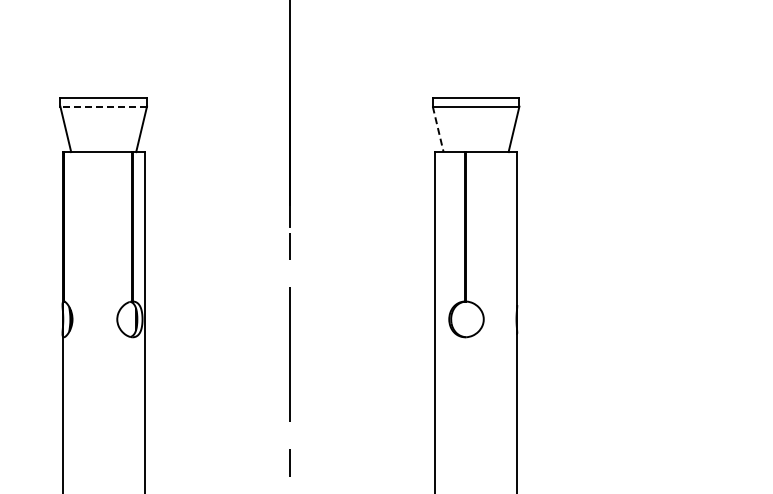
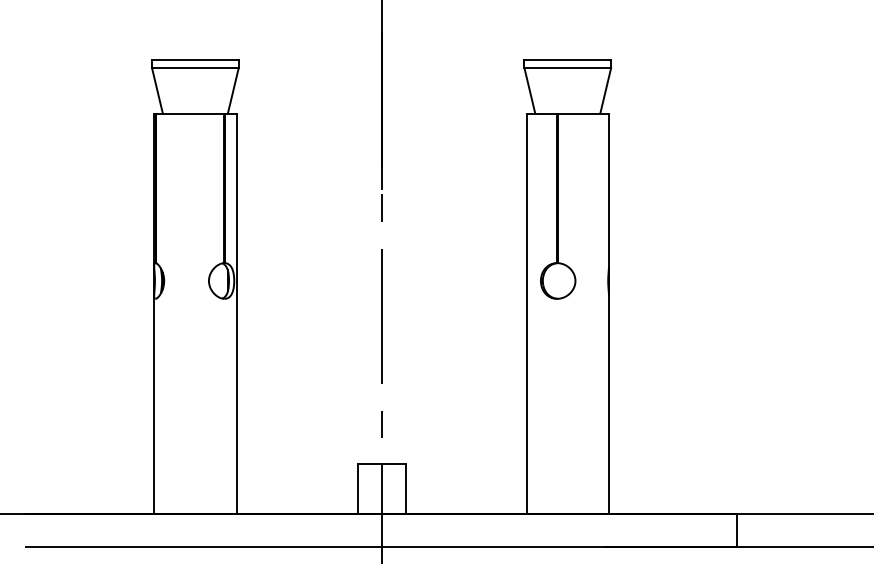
line: (102, 106) -> (194, 68), dashed -> solid
line: (438, 129) -> (530, 91), dashed -> solid

